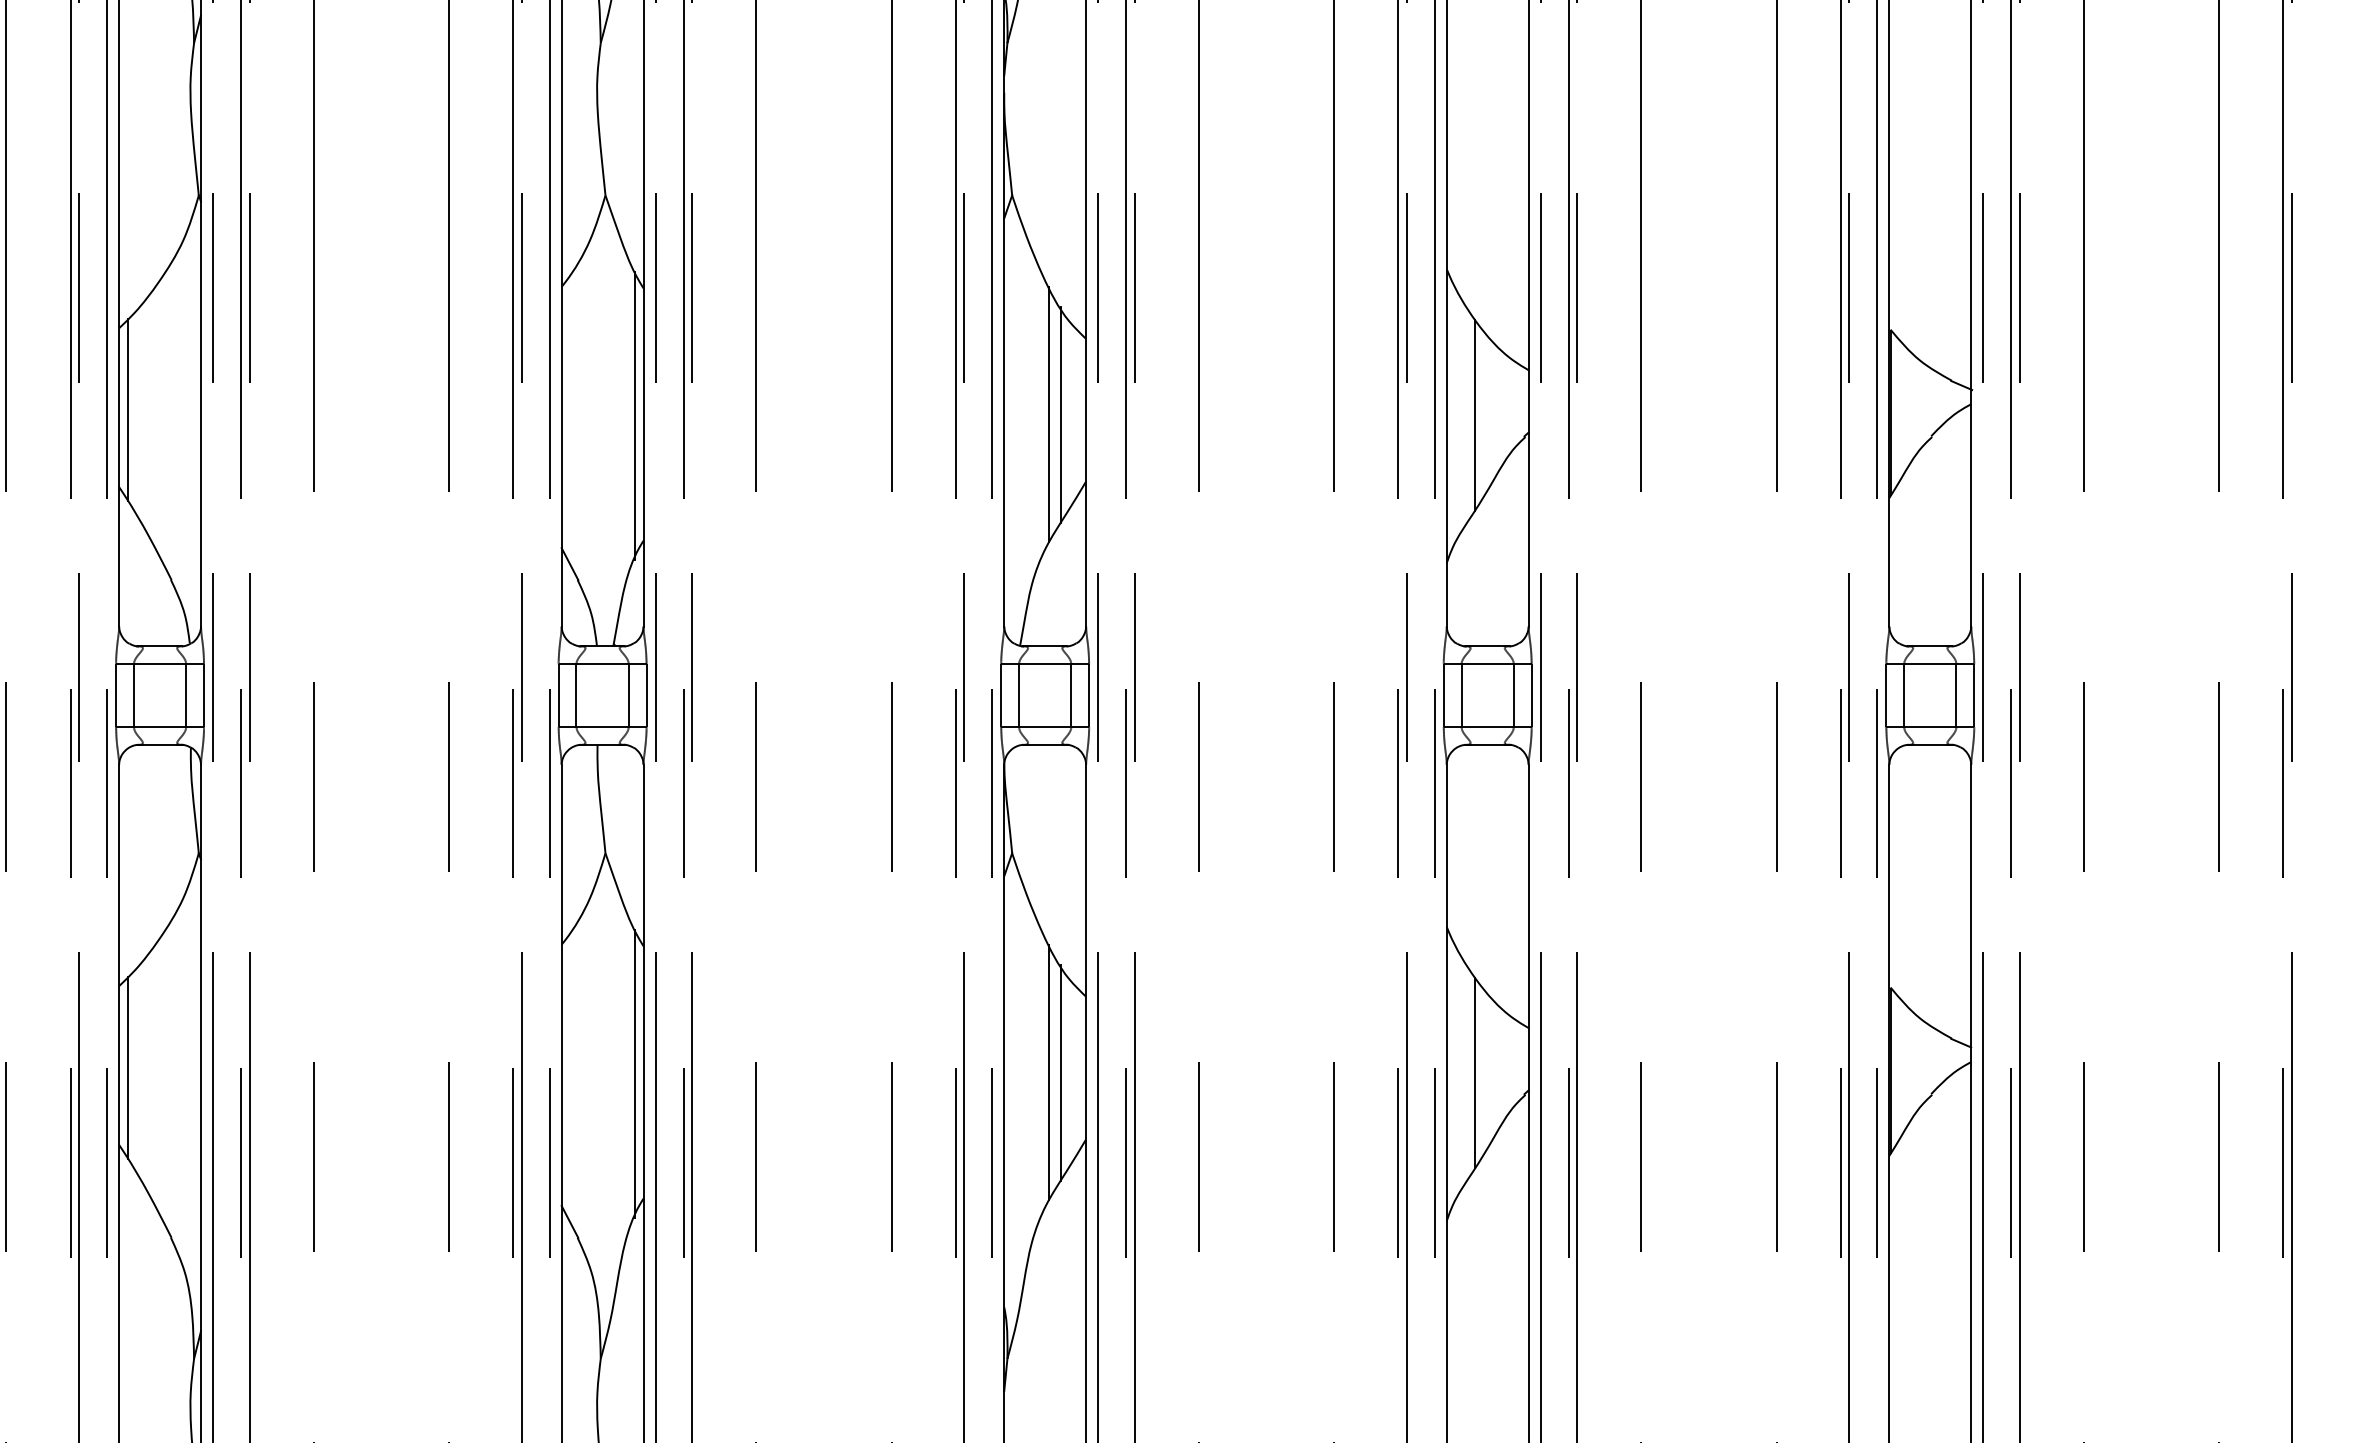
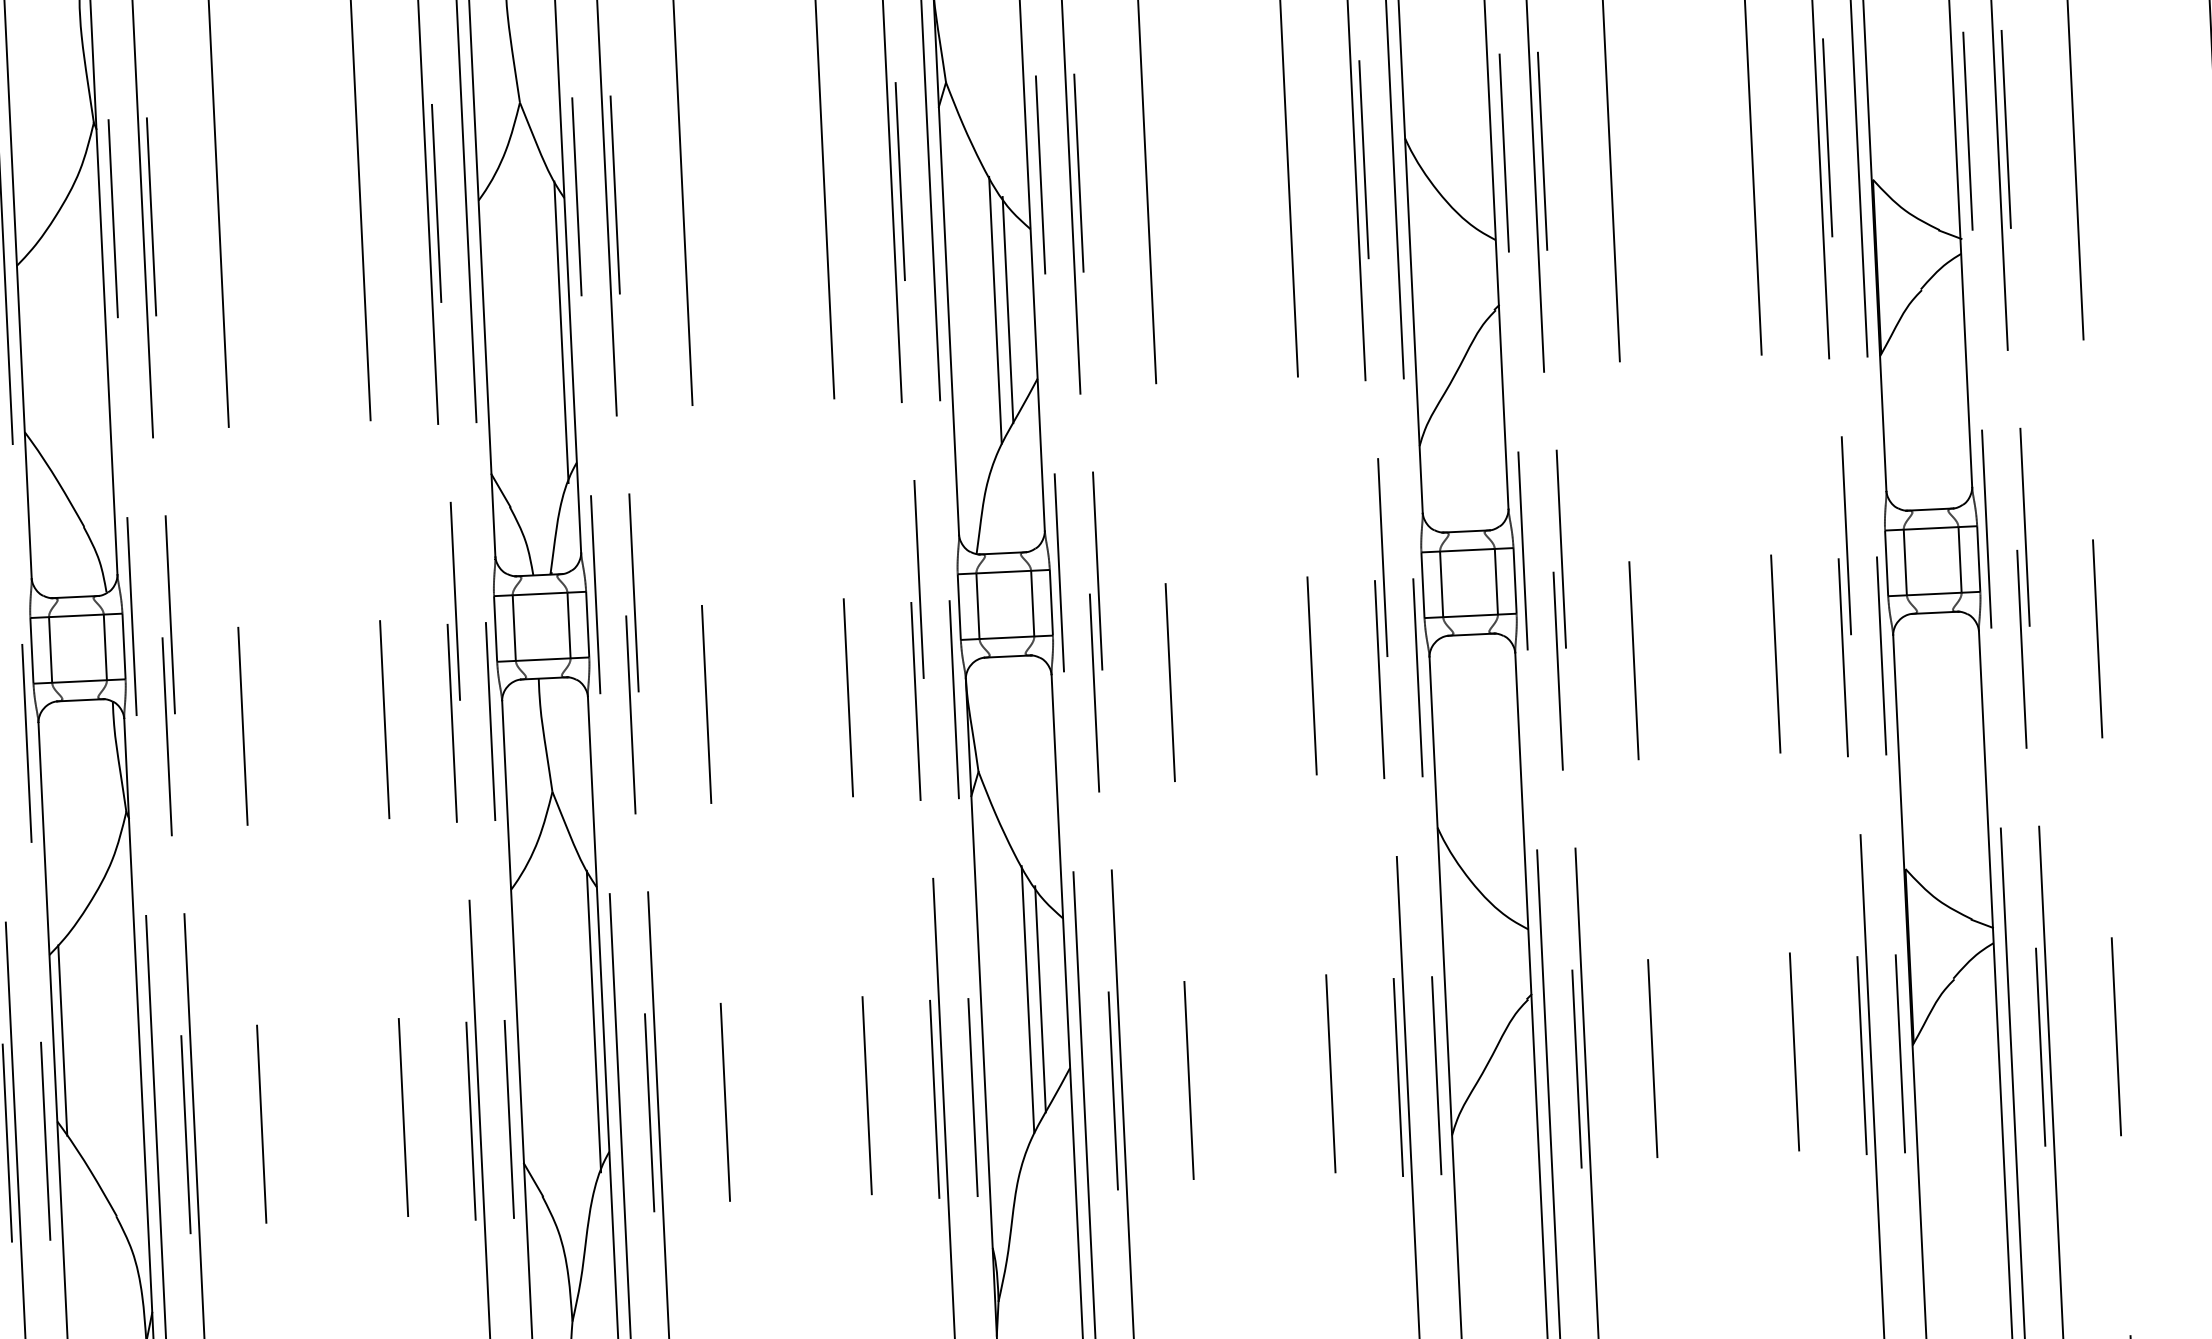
line: (128, 410) -> (30, 351), removed
line: (1475, 414) -> (1442, 289), removed
line: (1475, 1072) -> (1474, 978), removed

